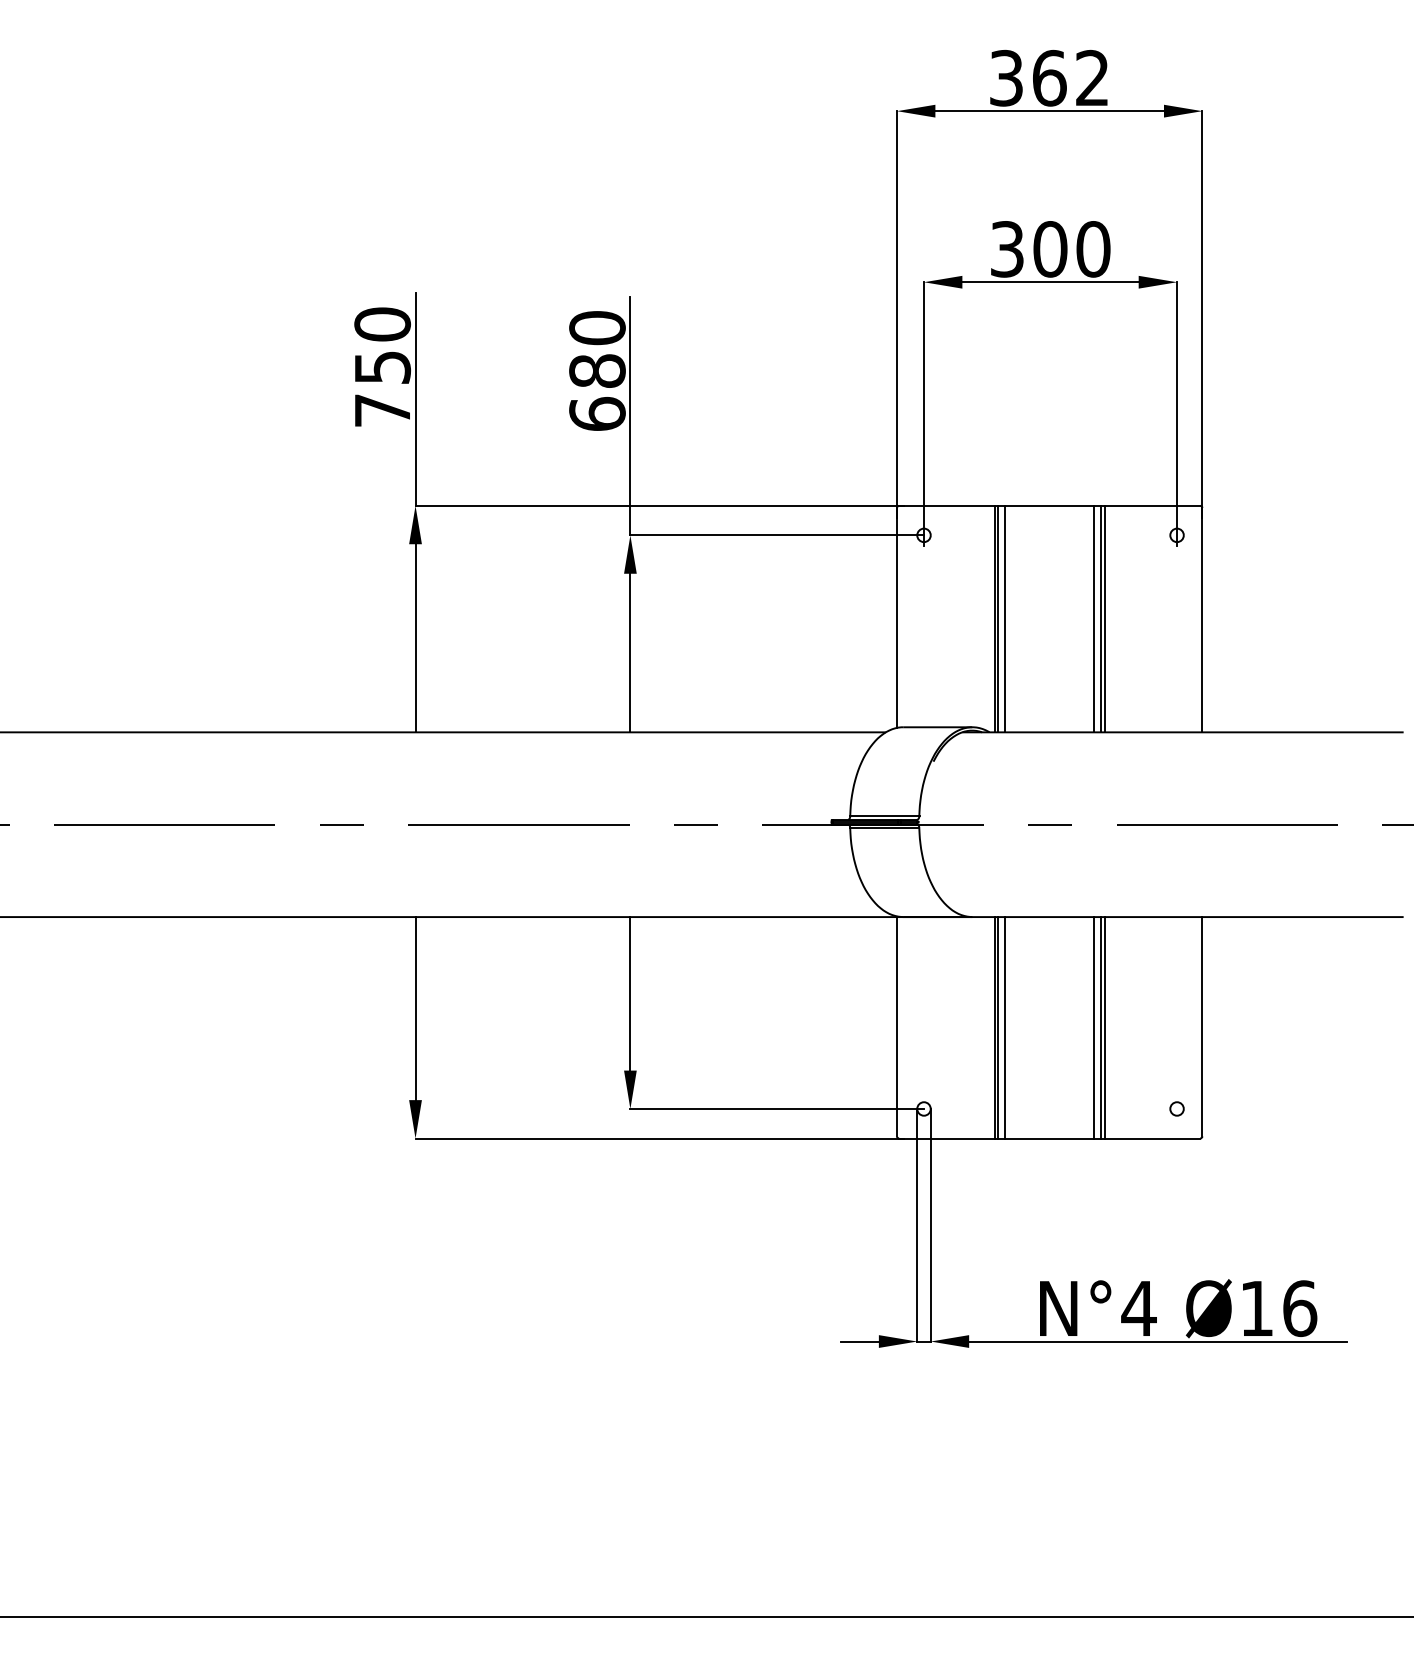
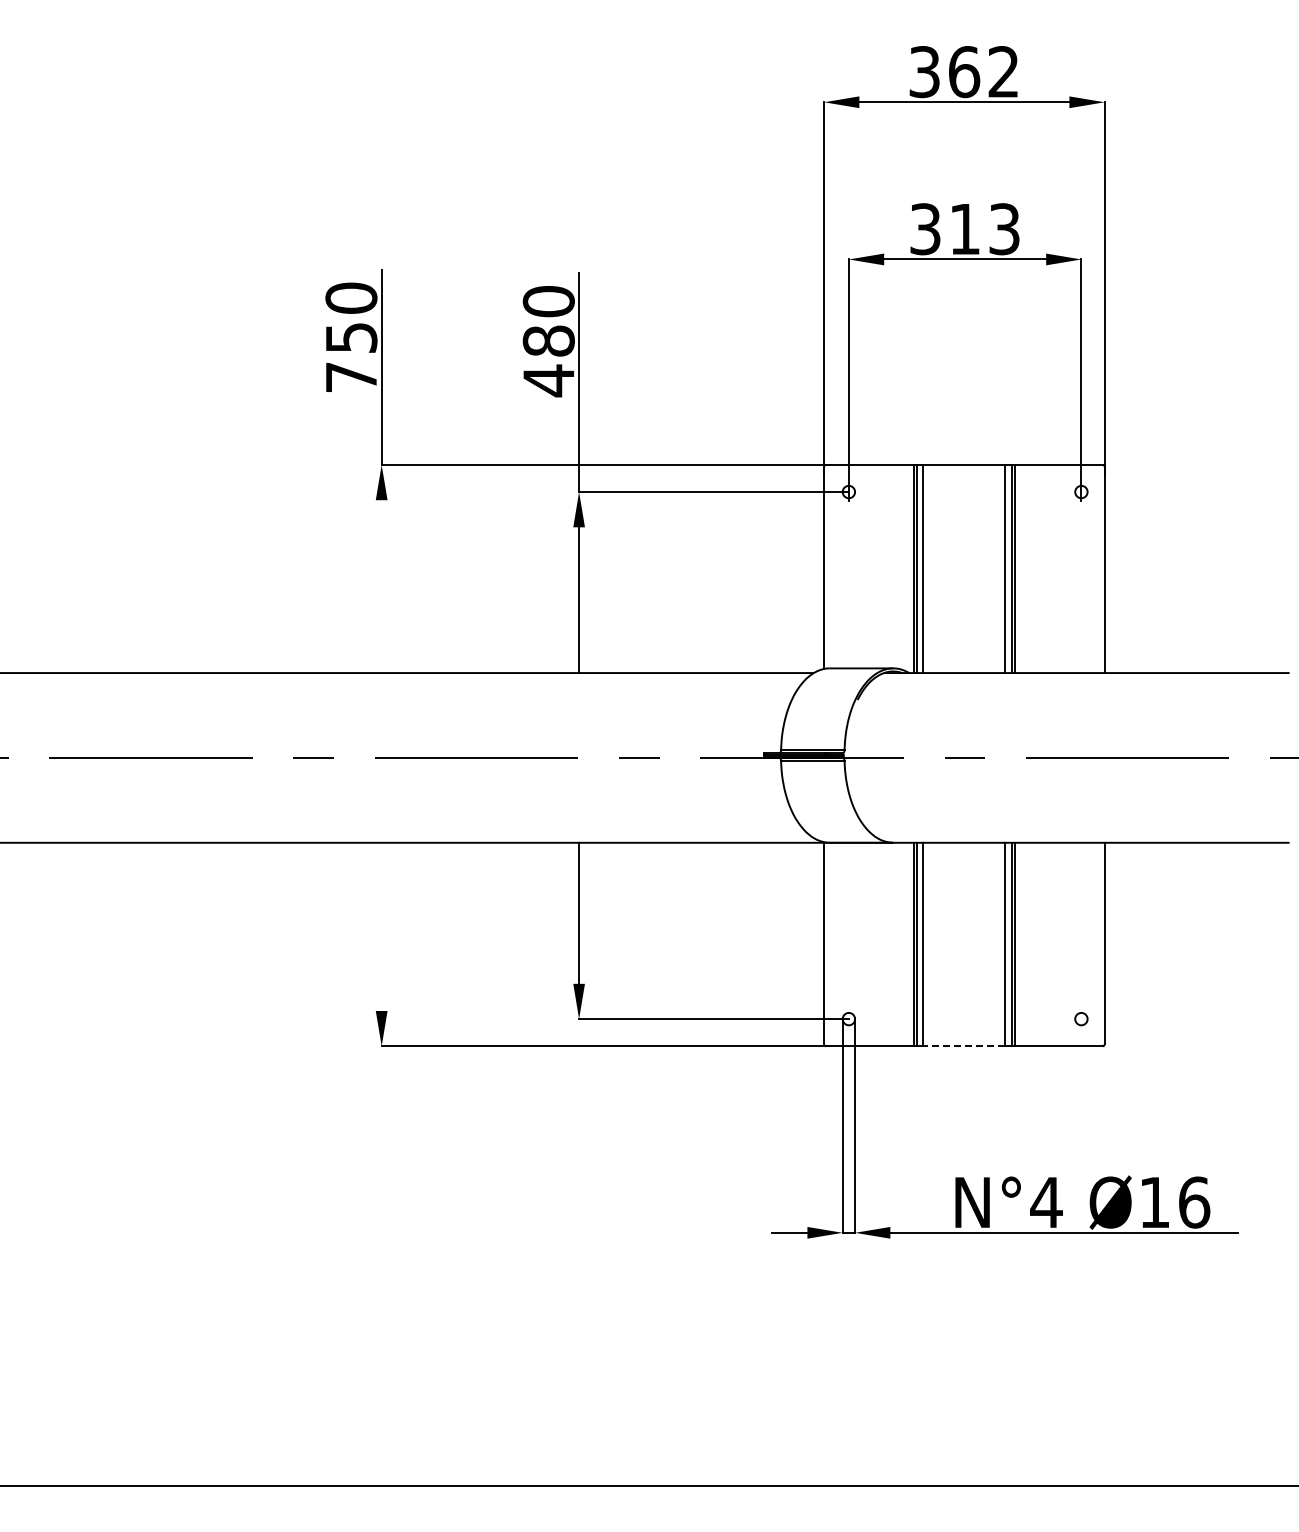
text: (1071, 249) -> (984, 229), 300 -> 313
text: (597, 413) -> (548, 380), 680 -> 480
line: (415, 638) -> (381, 586), removed
line: (415, 1008) -> (381, 926), removed
line: (1048, 1138) -> (963, 1046), solid -> dashed

